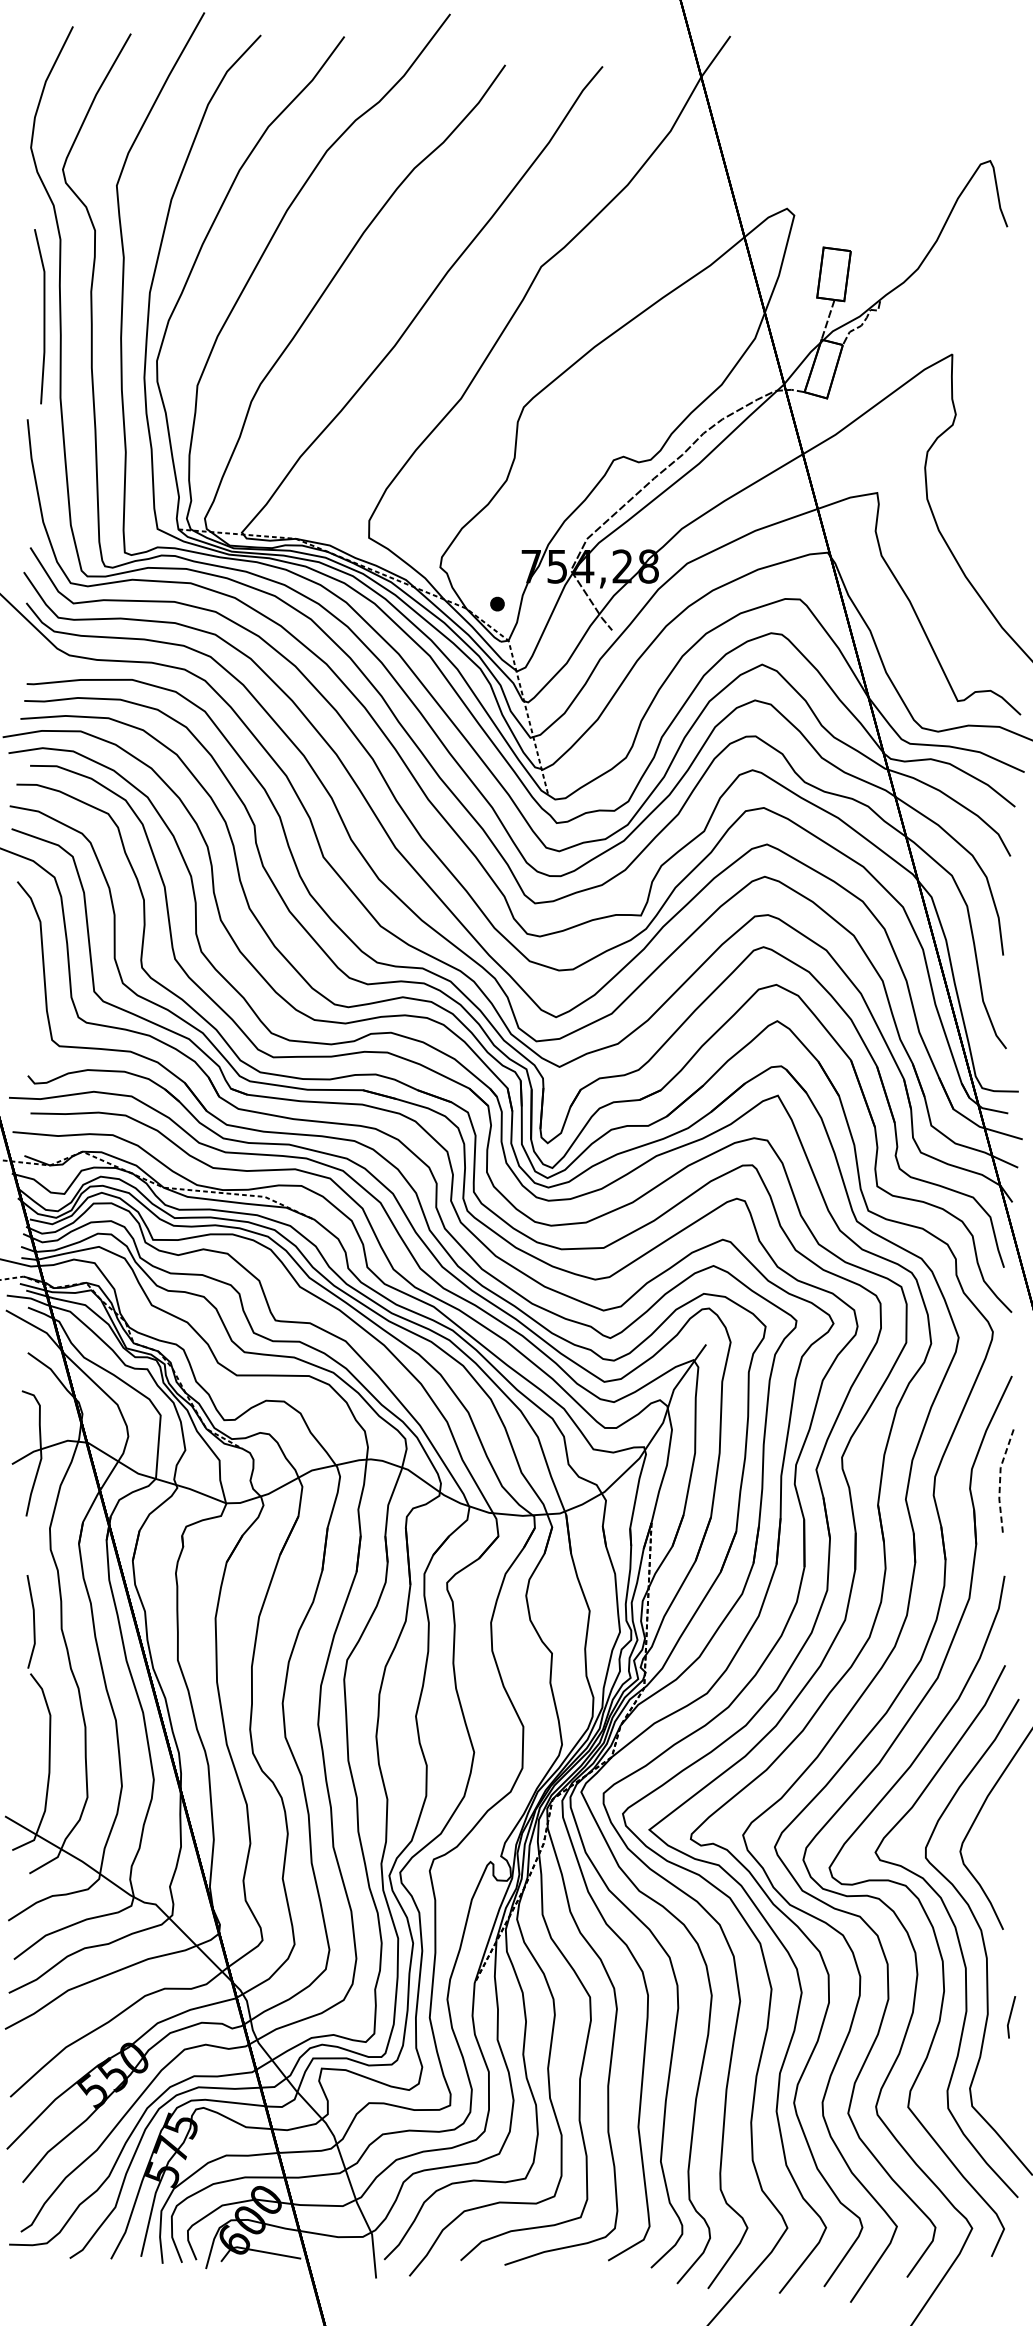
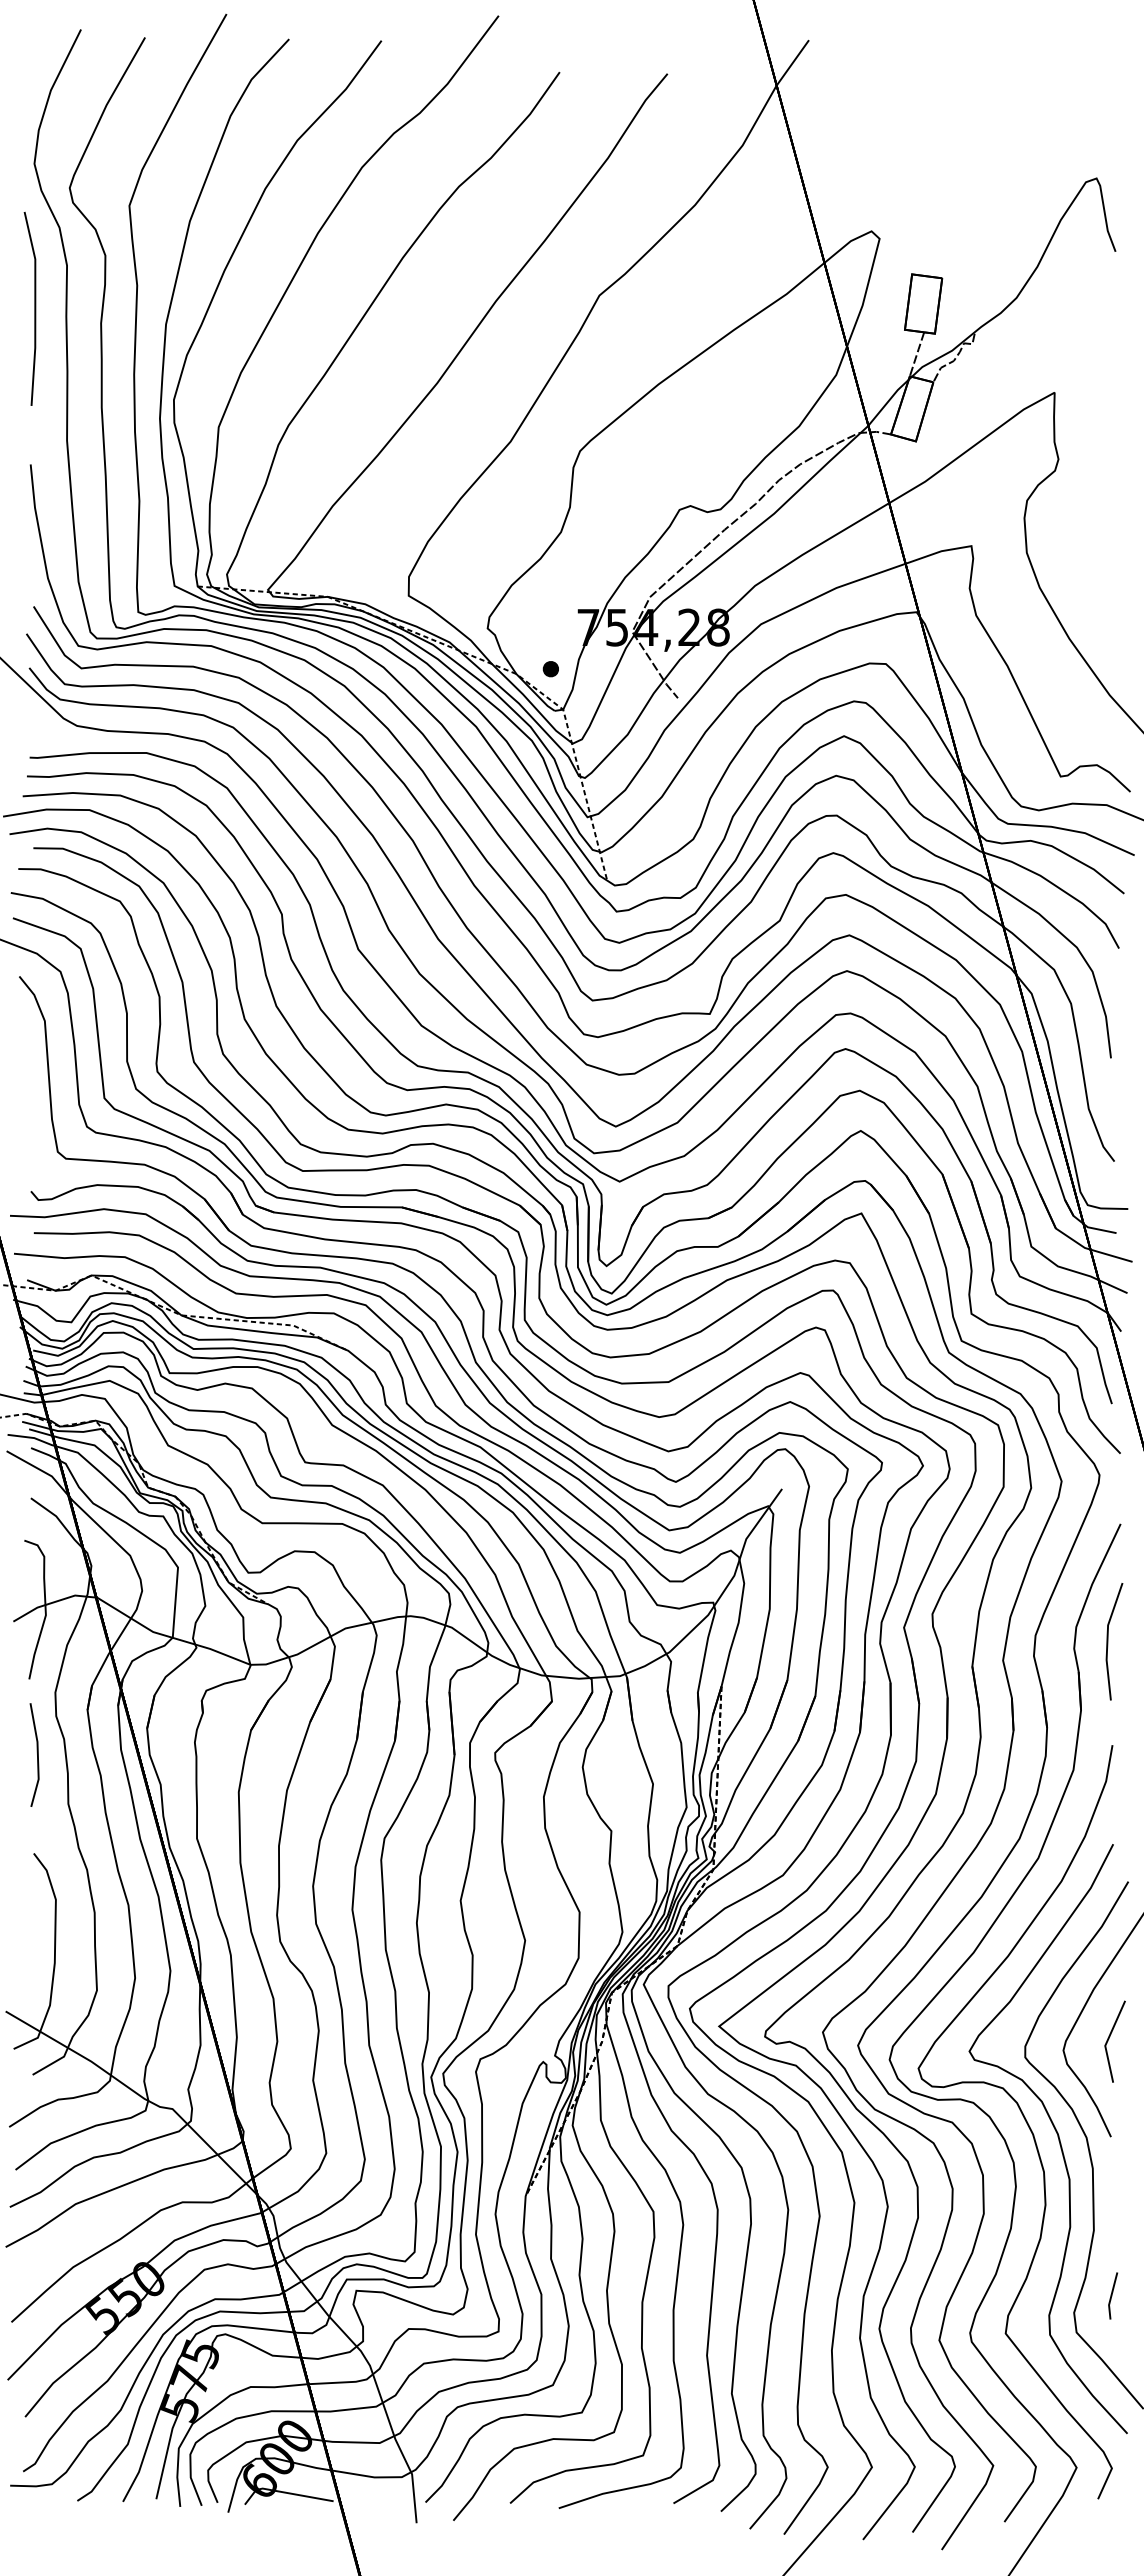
line: (43, 316) -> (34, 308), moved
line: (1000, 1482) -> (1107, 1641), dashed -> solid
line: (32, 1619) -> (36, 1752), moved
line: (1001, 1841) -> (1109, 2039), added
line: (1010, 2016) -> (1112, 2295), moved

